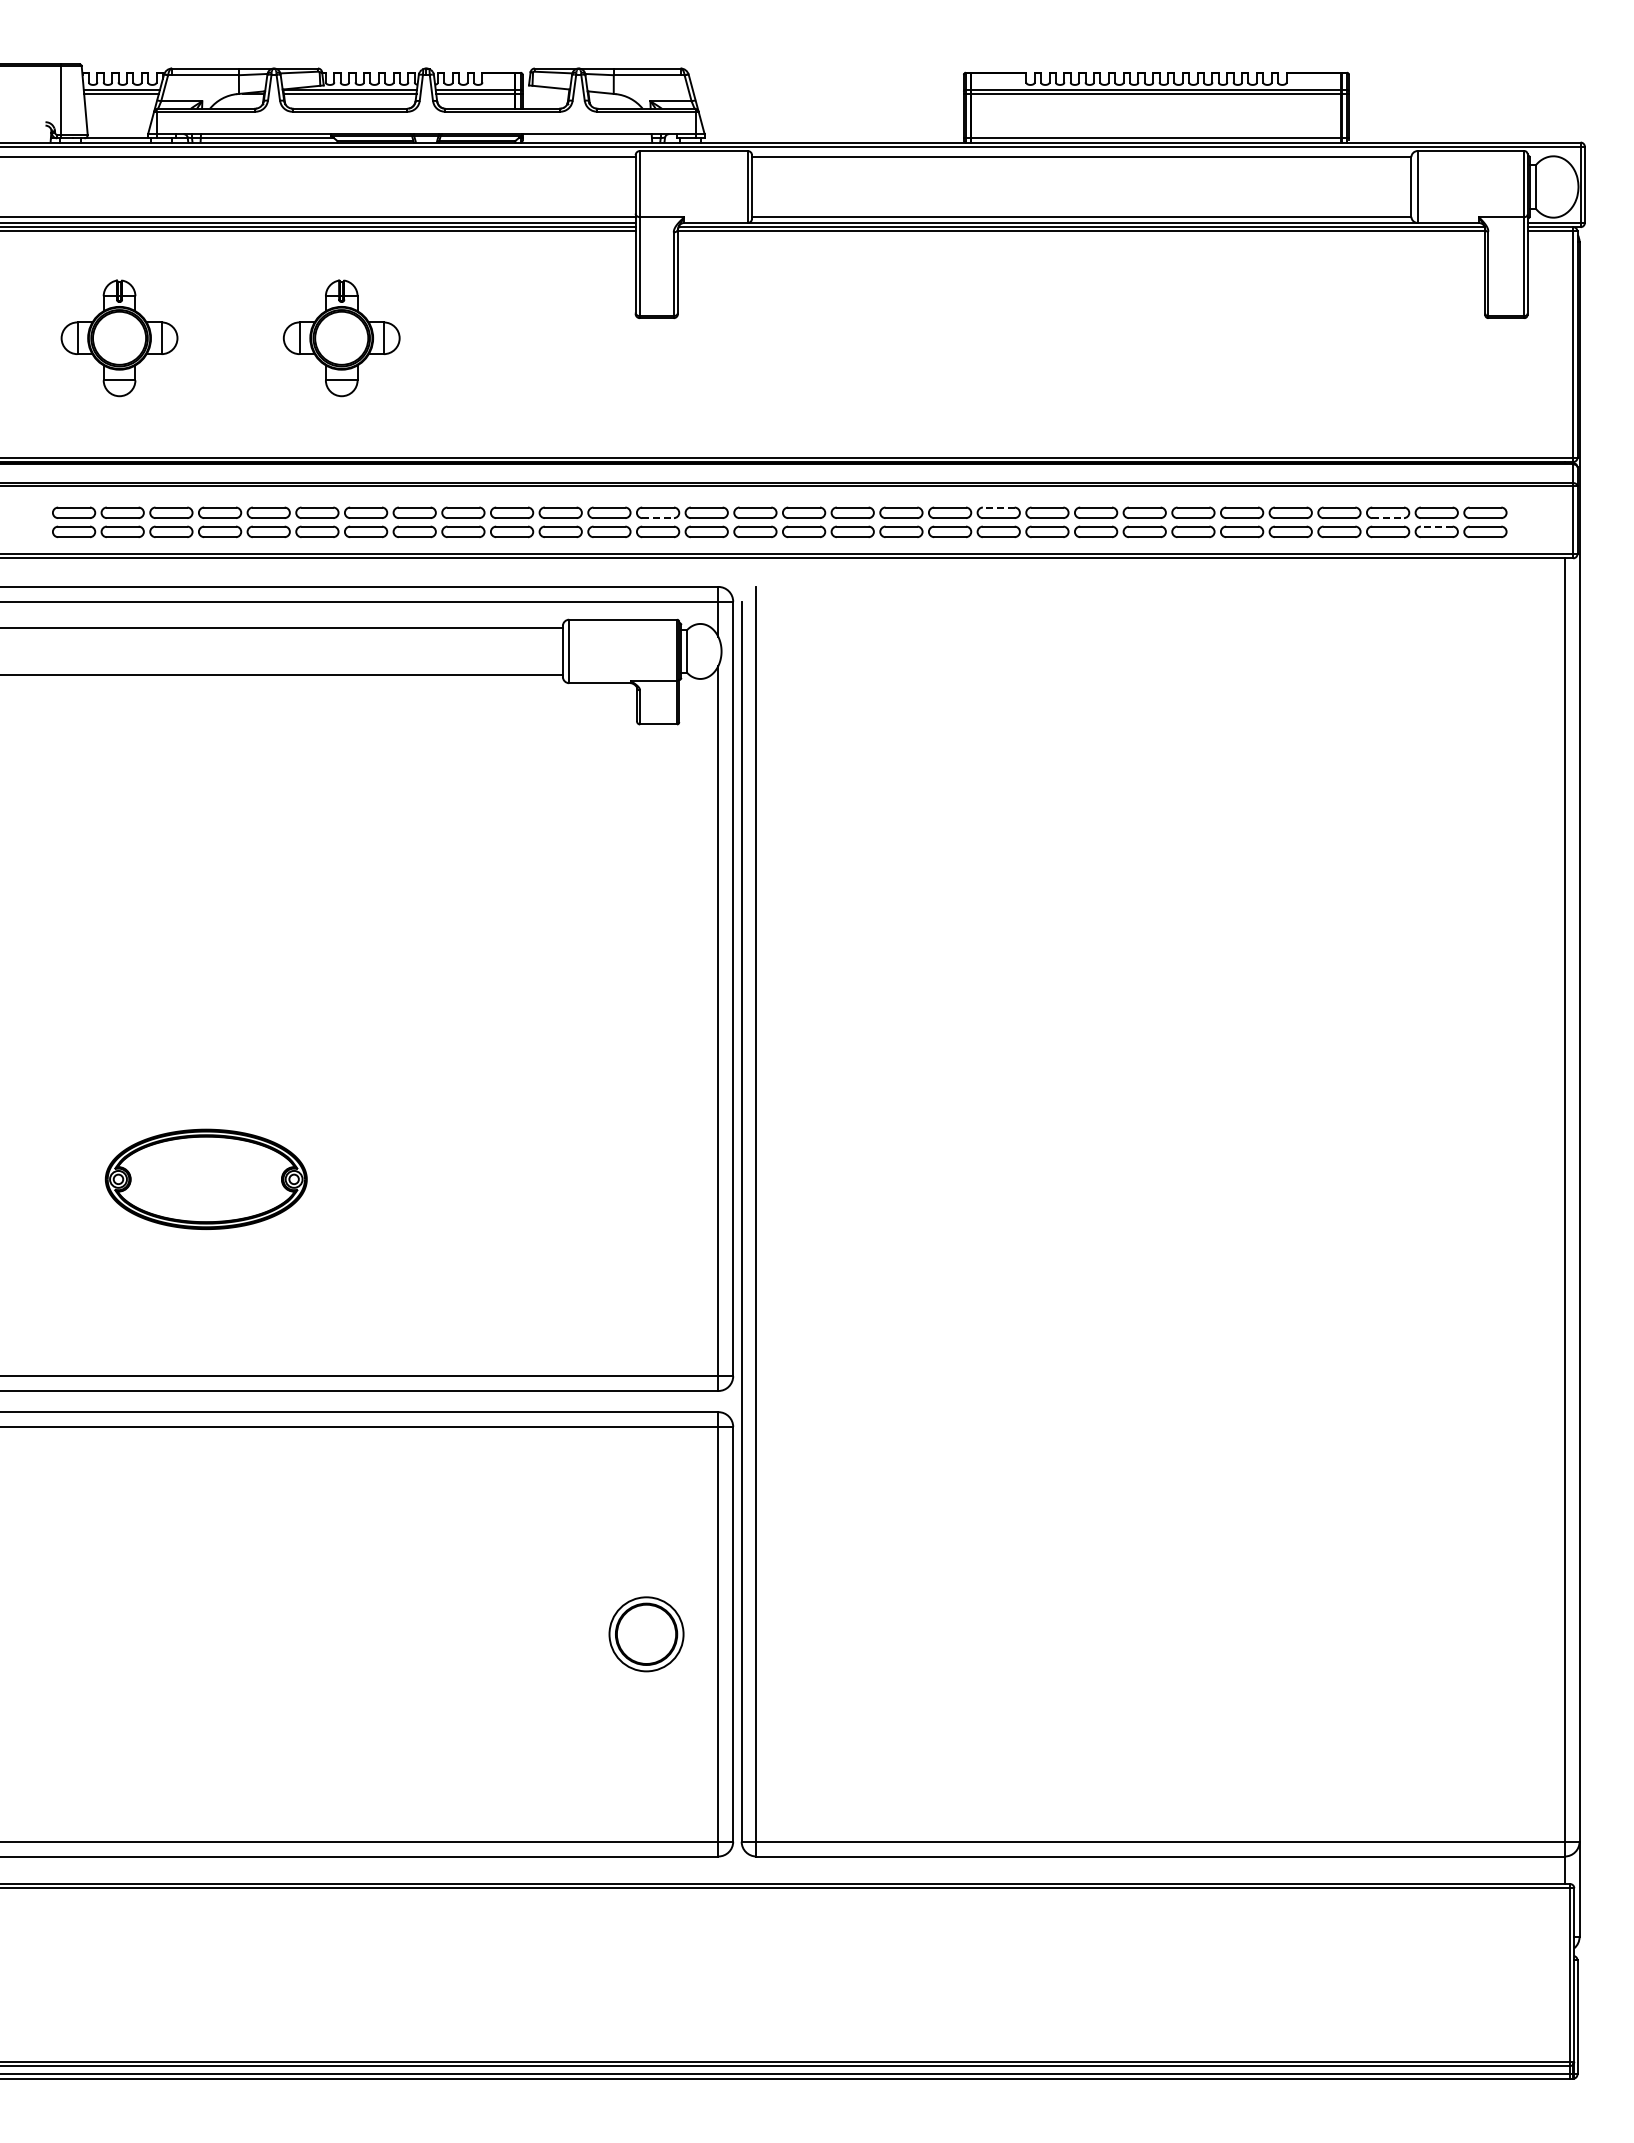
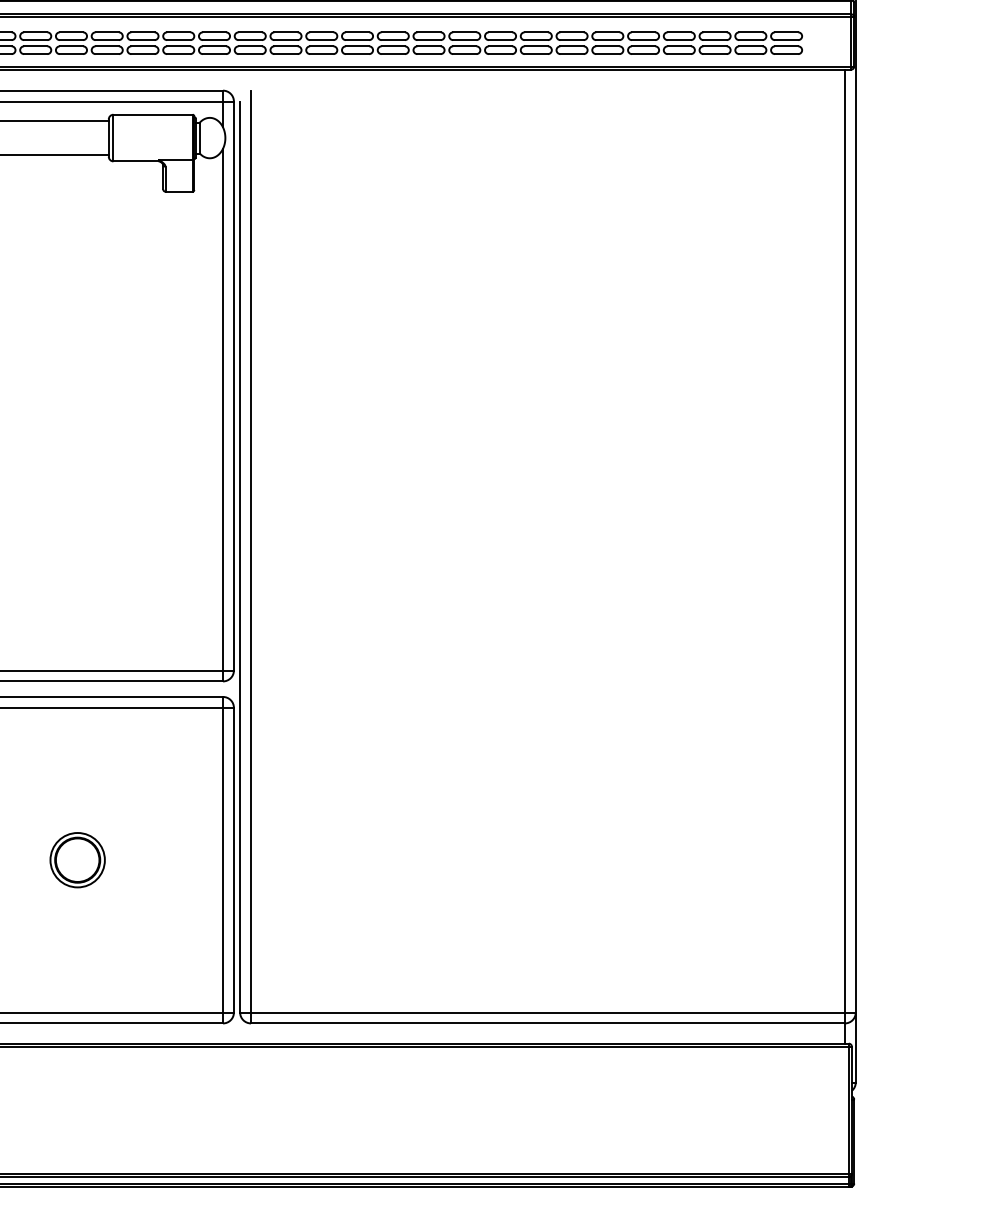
line: (998, 507) -> (428, 32), dashed -> solid
line: (658, 518) -> (179, 40), dashed -> solid
line: (1388, 518) -> (715, 40), dashed -> solid
line: (1436, 526) -> (750, 46), dashed -> solid
part: (646, 1634) -> (77, 860), moved

